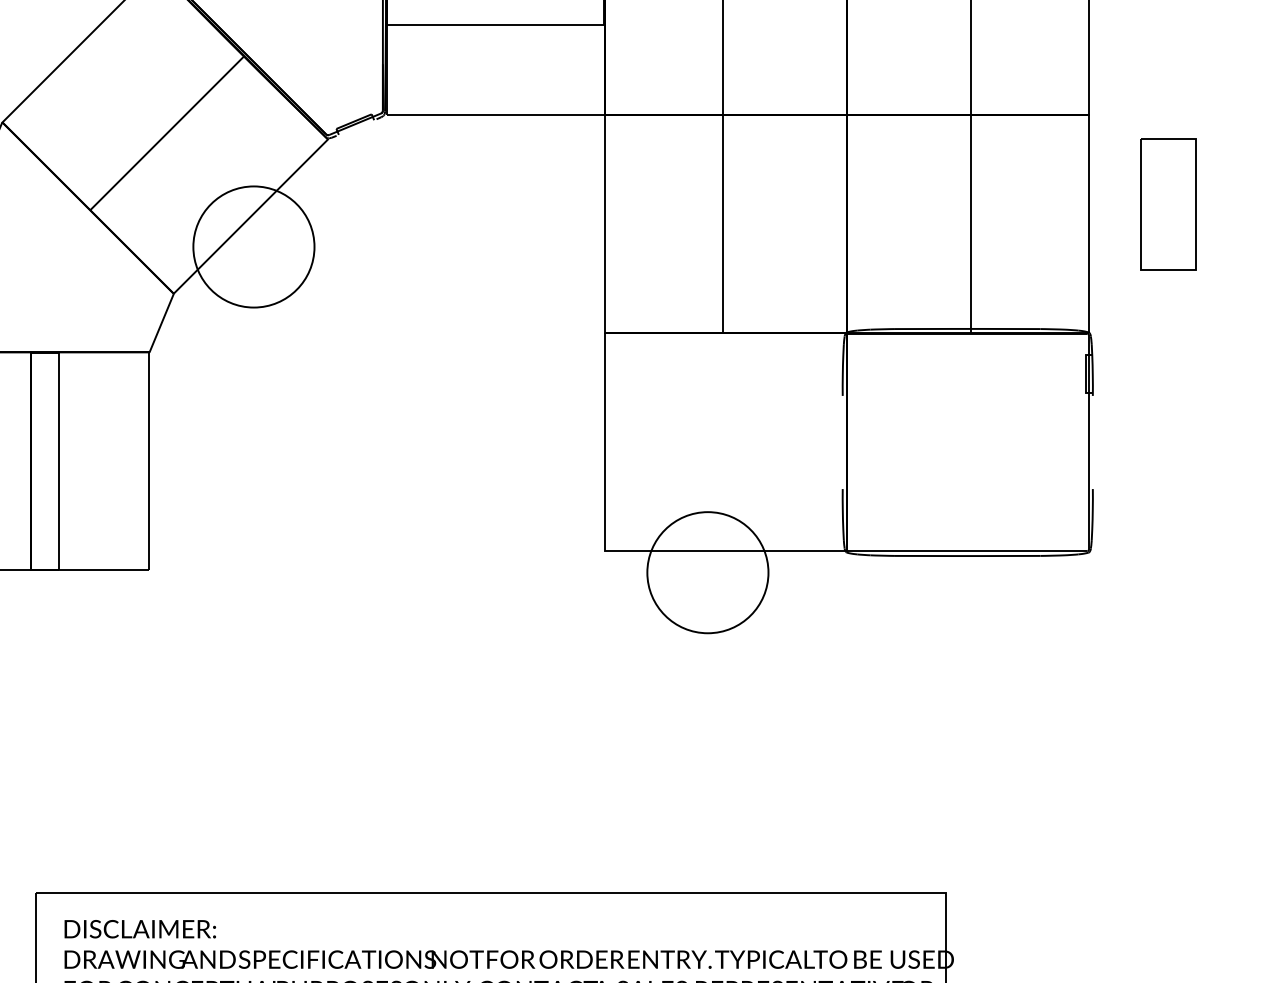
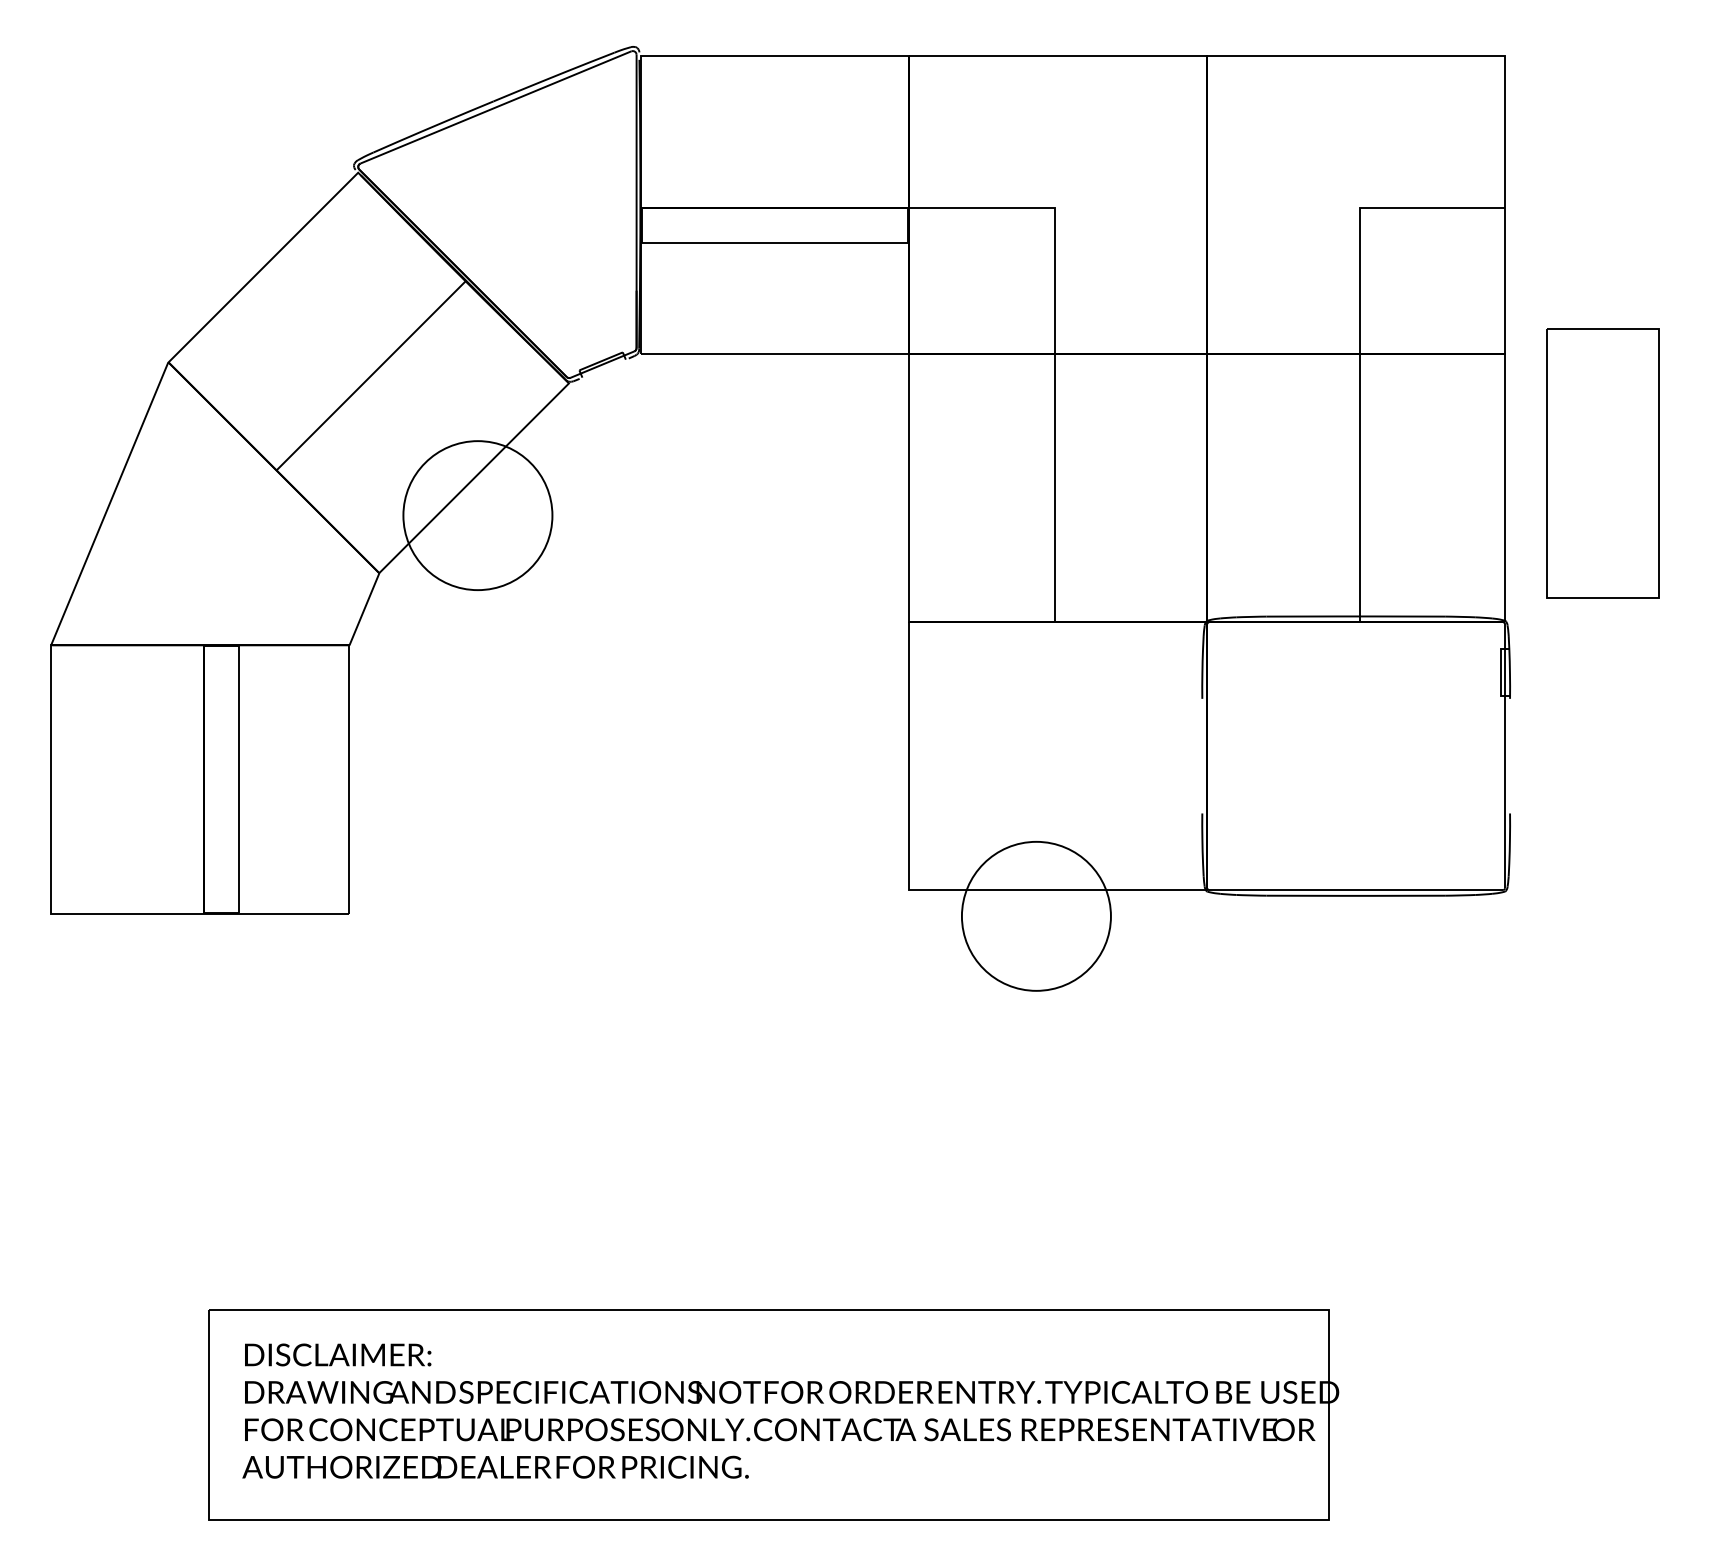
part: (1167, 204) -> (1602, 463), size x1.67

